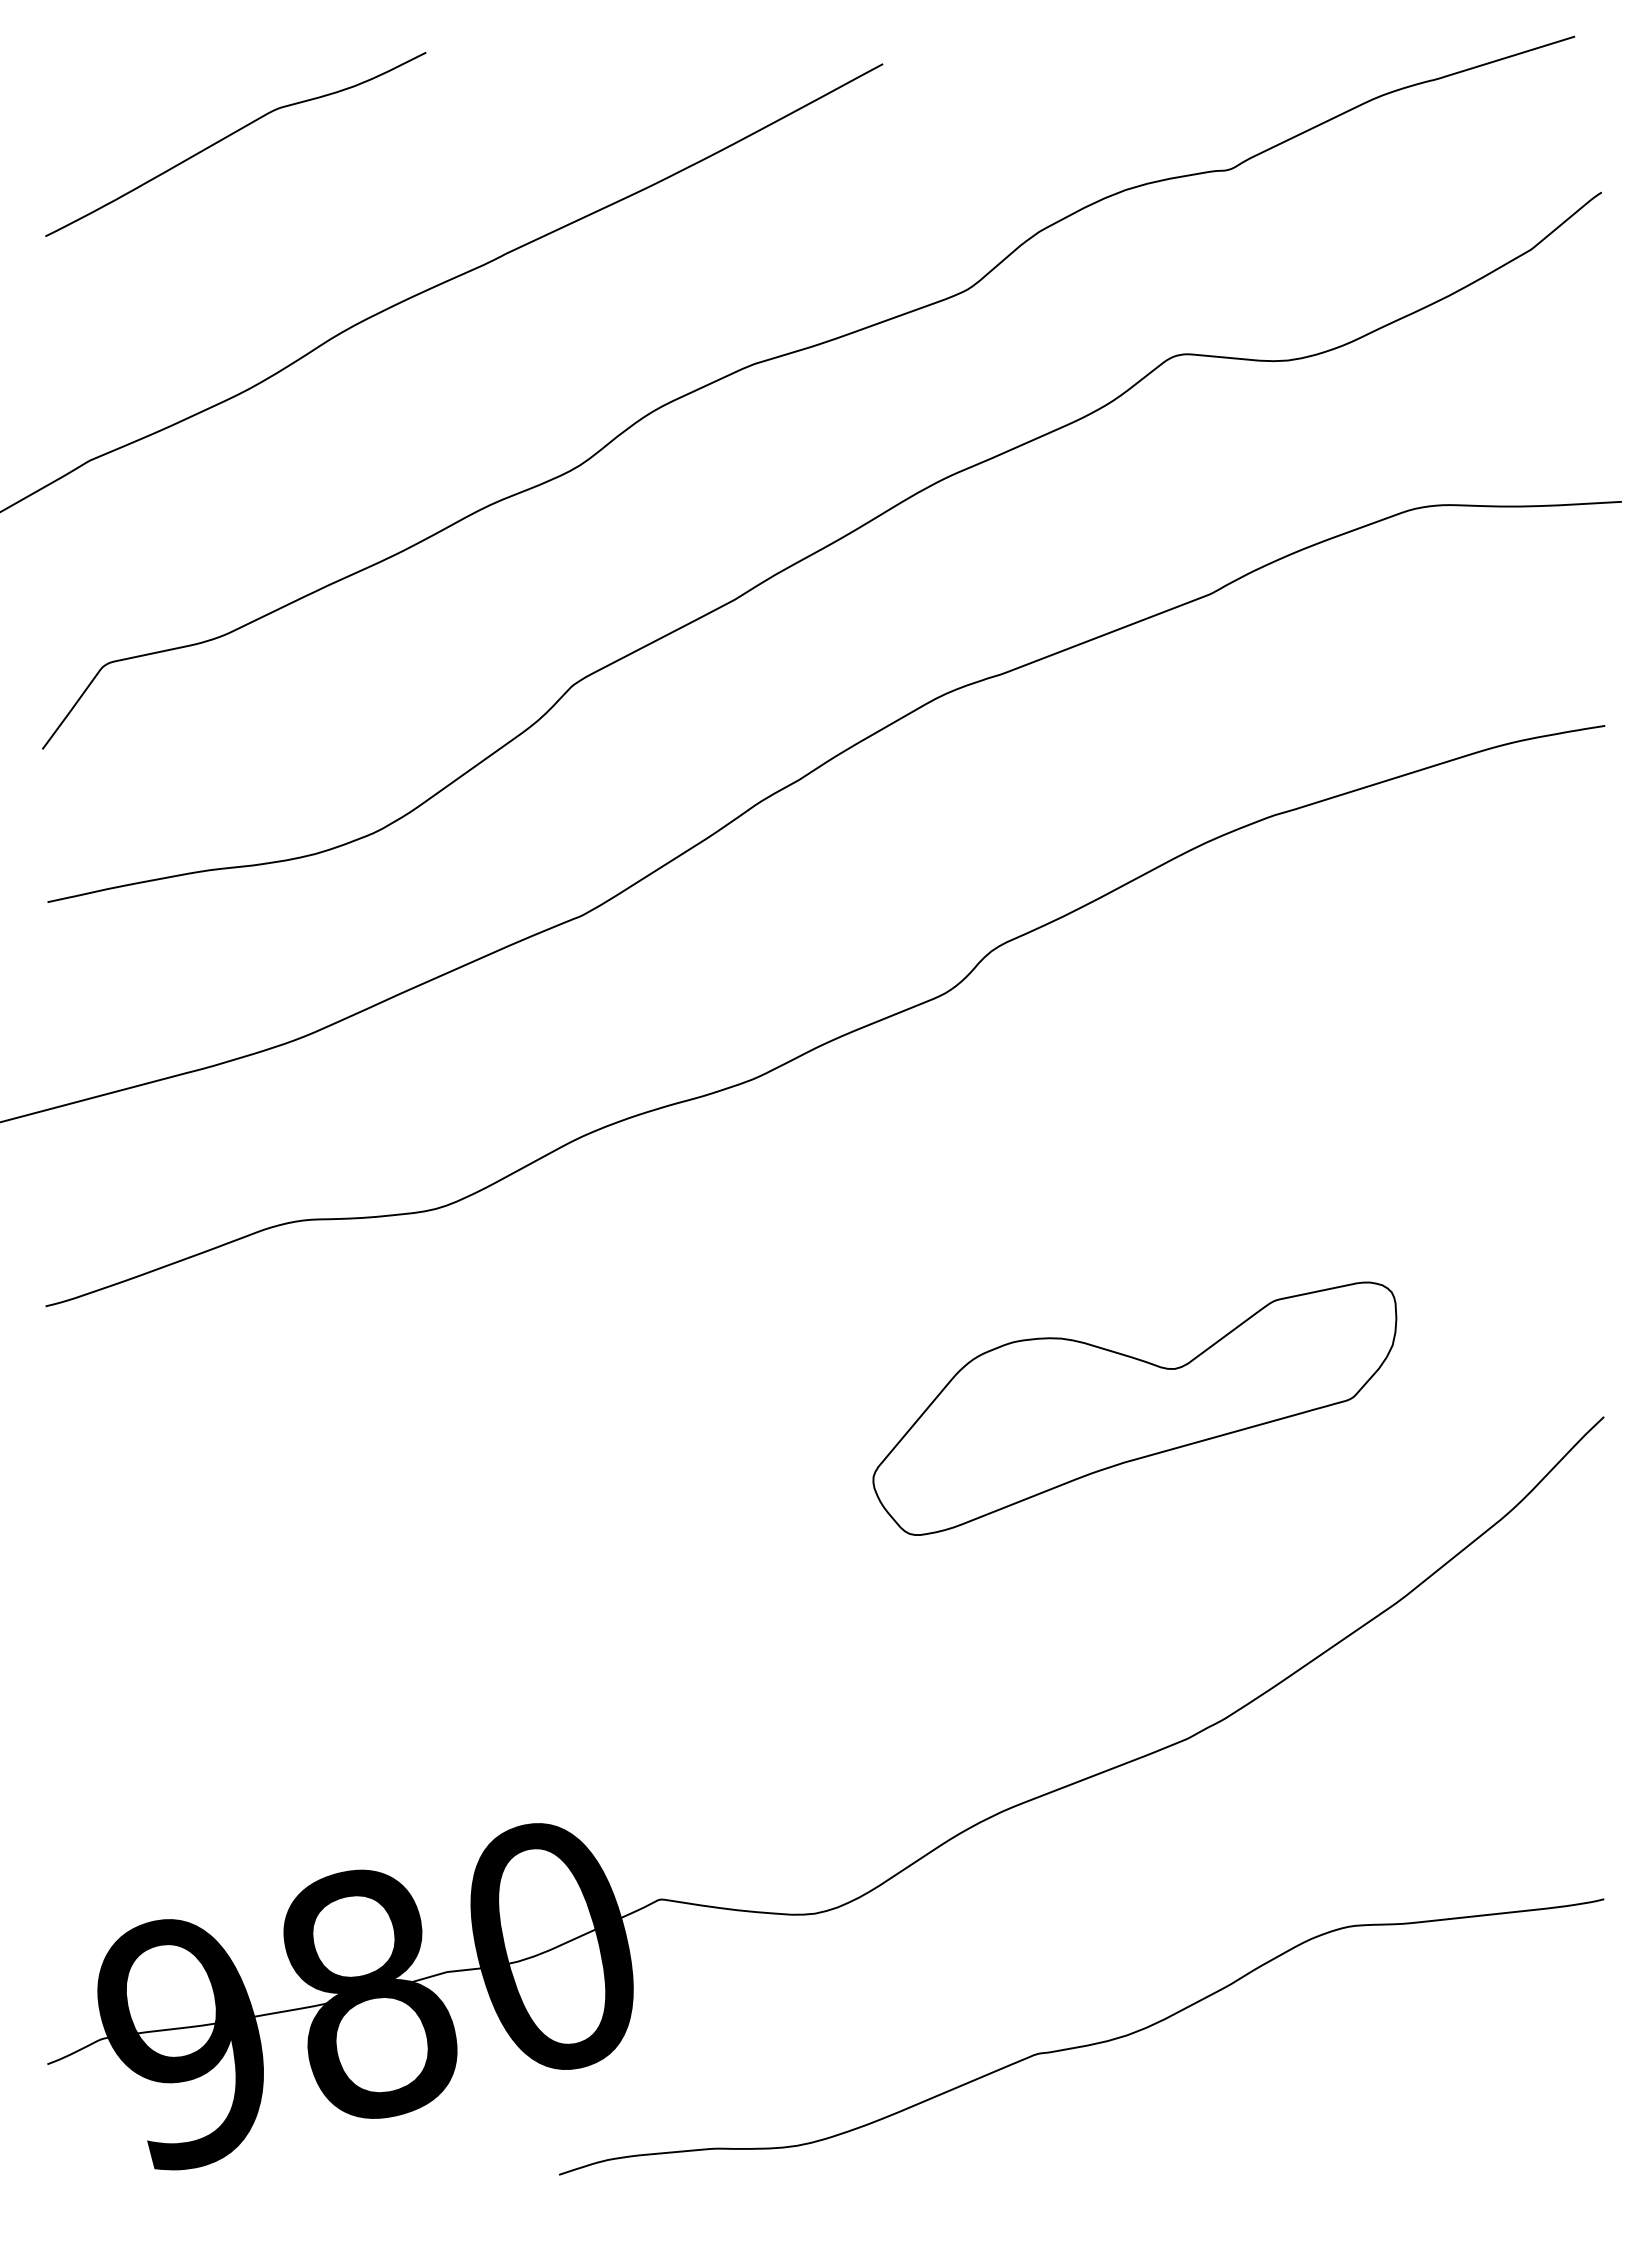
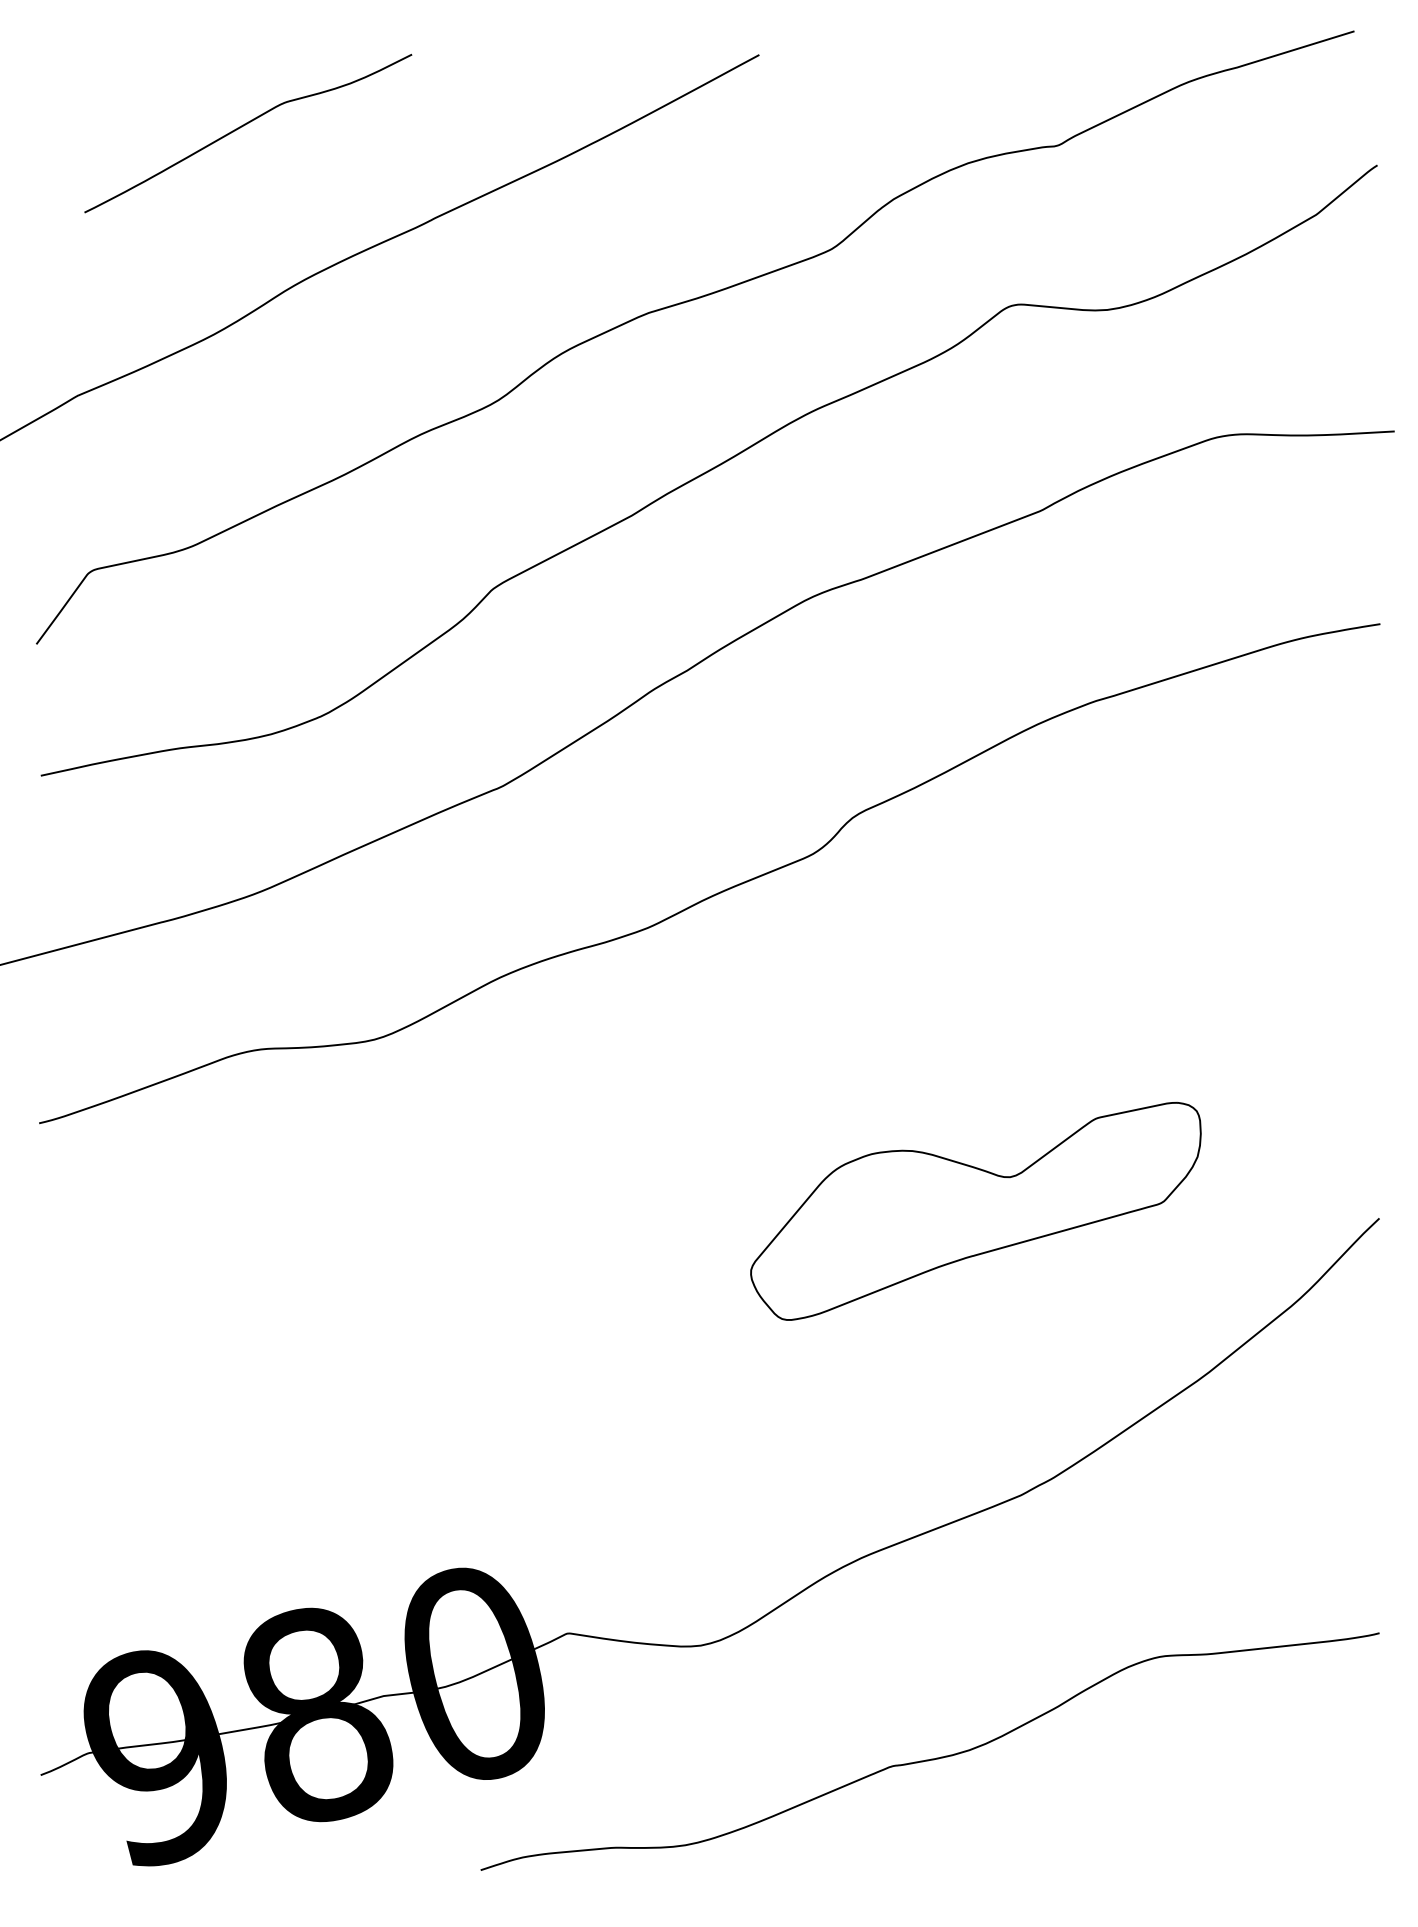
curve: (231, 135) -> (244, 125), moved

